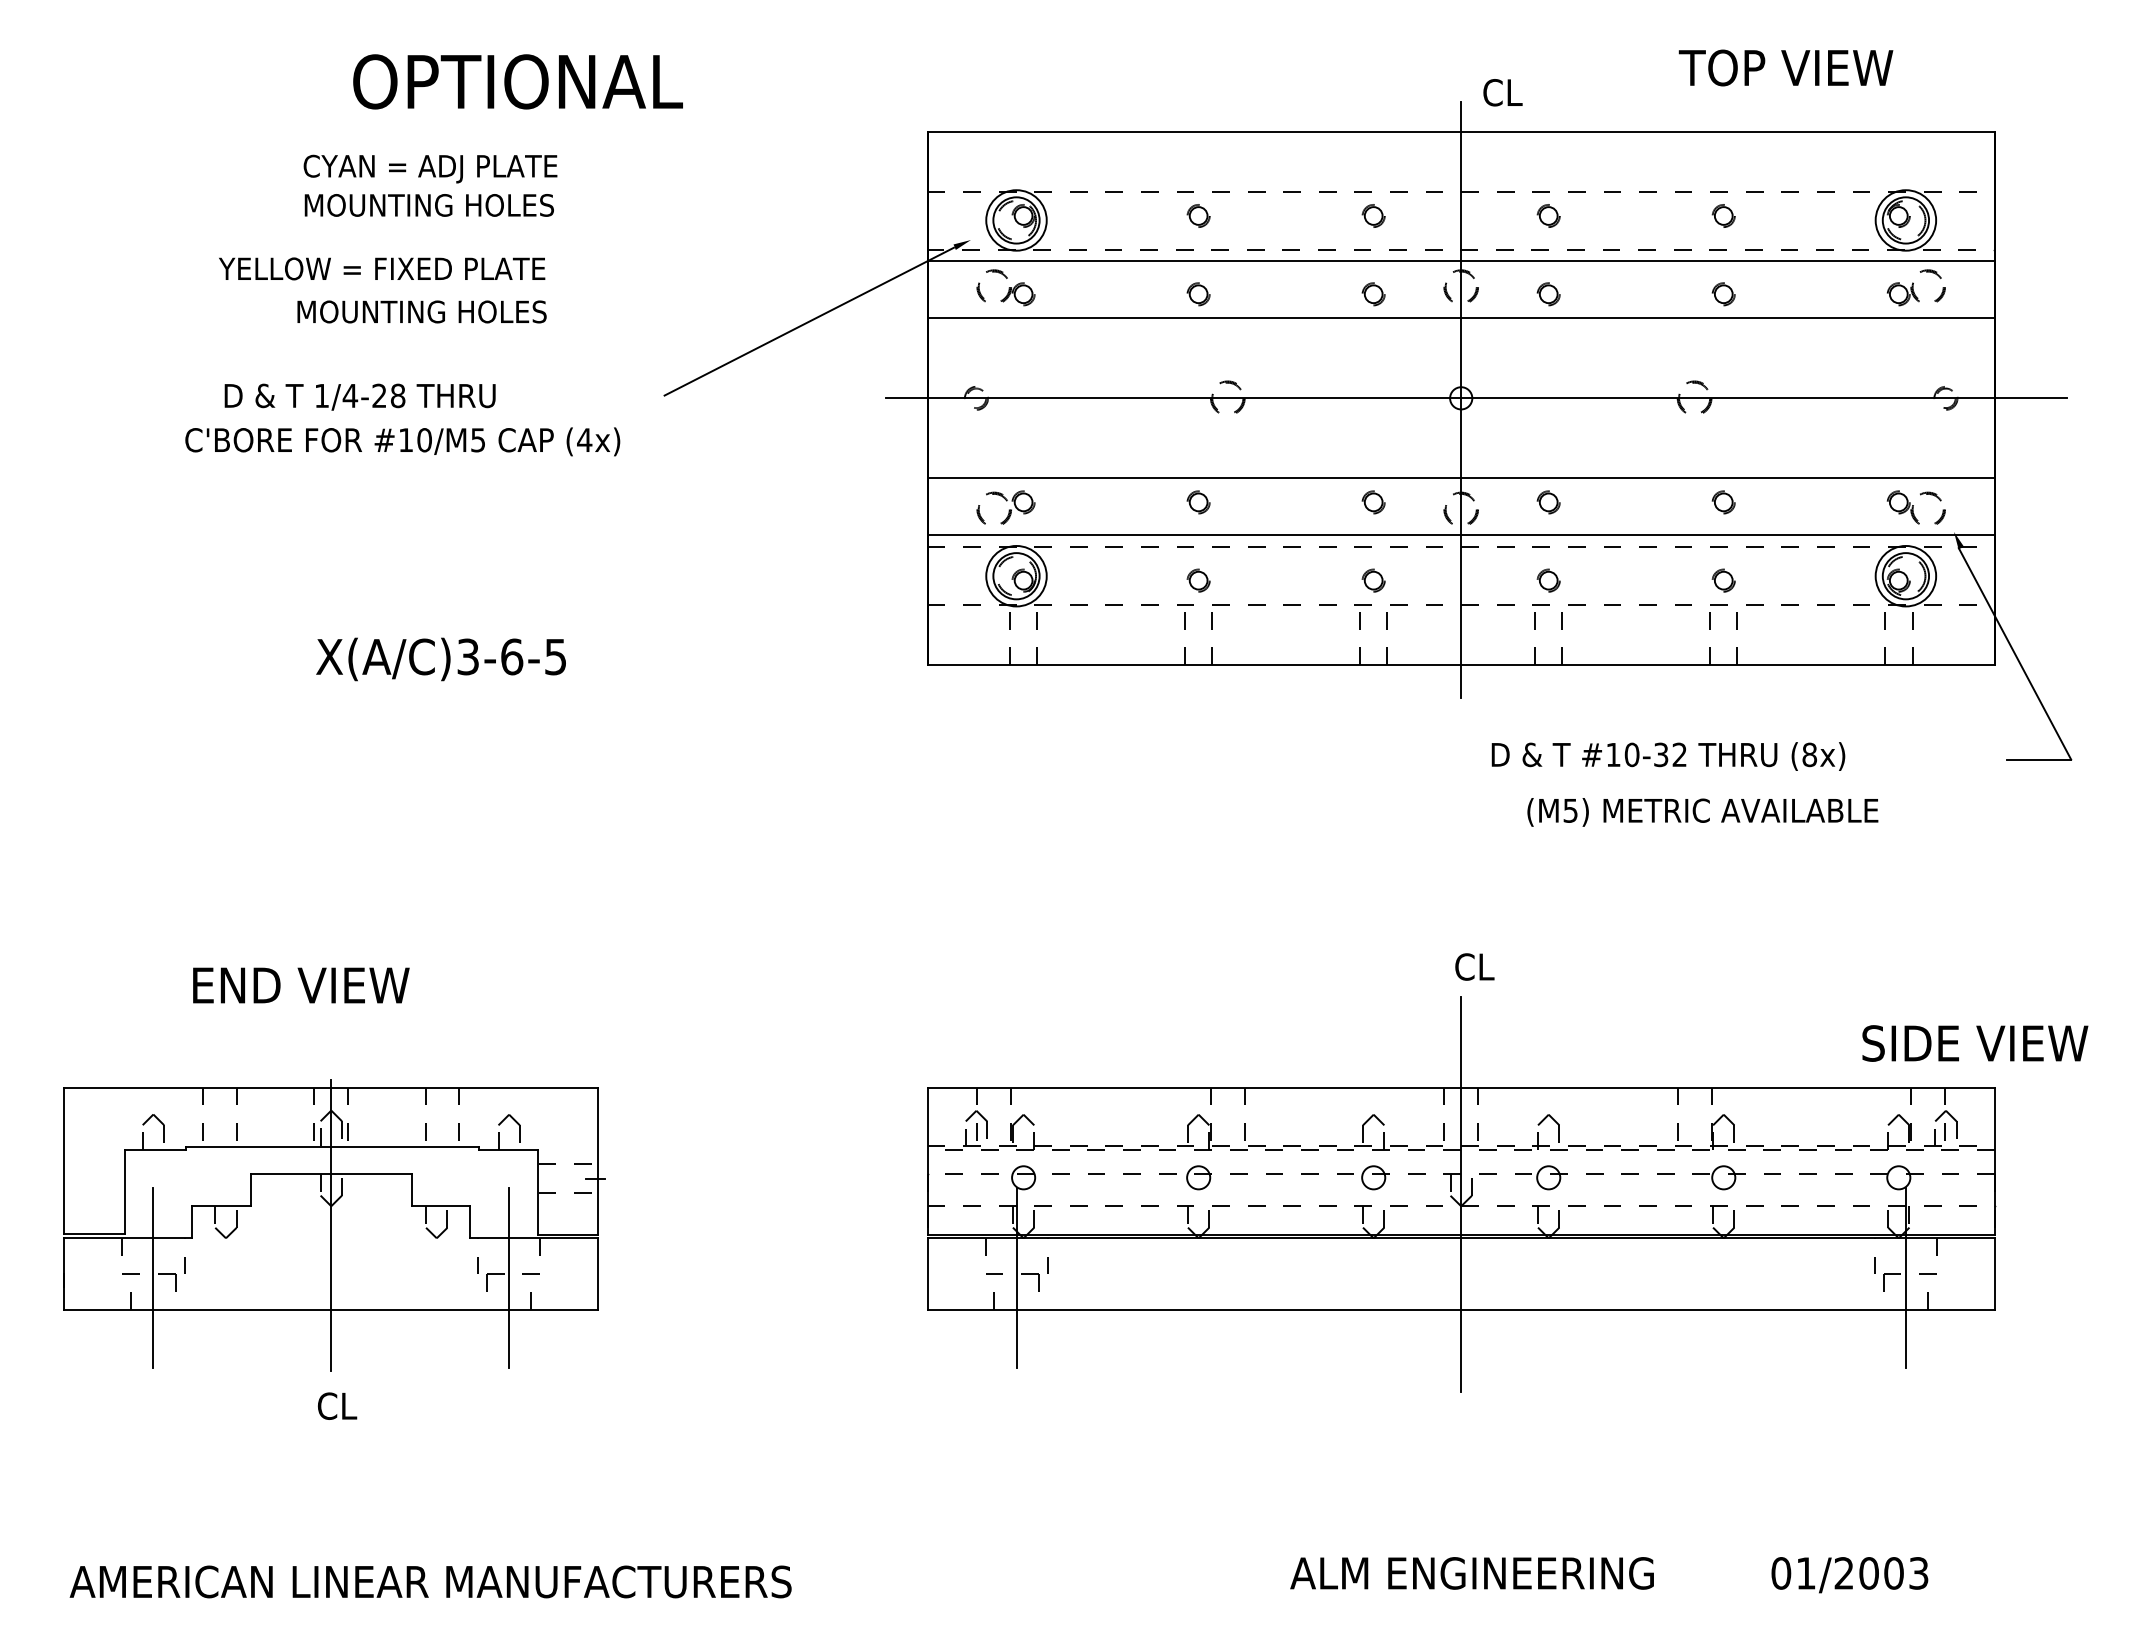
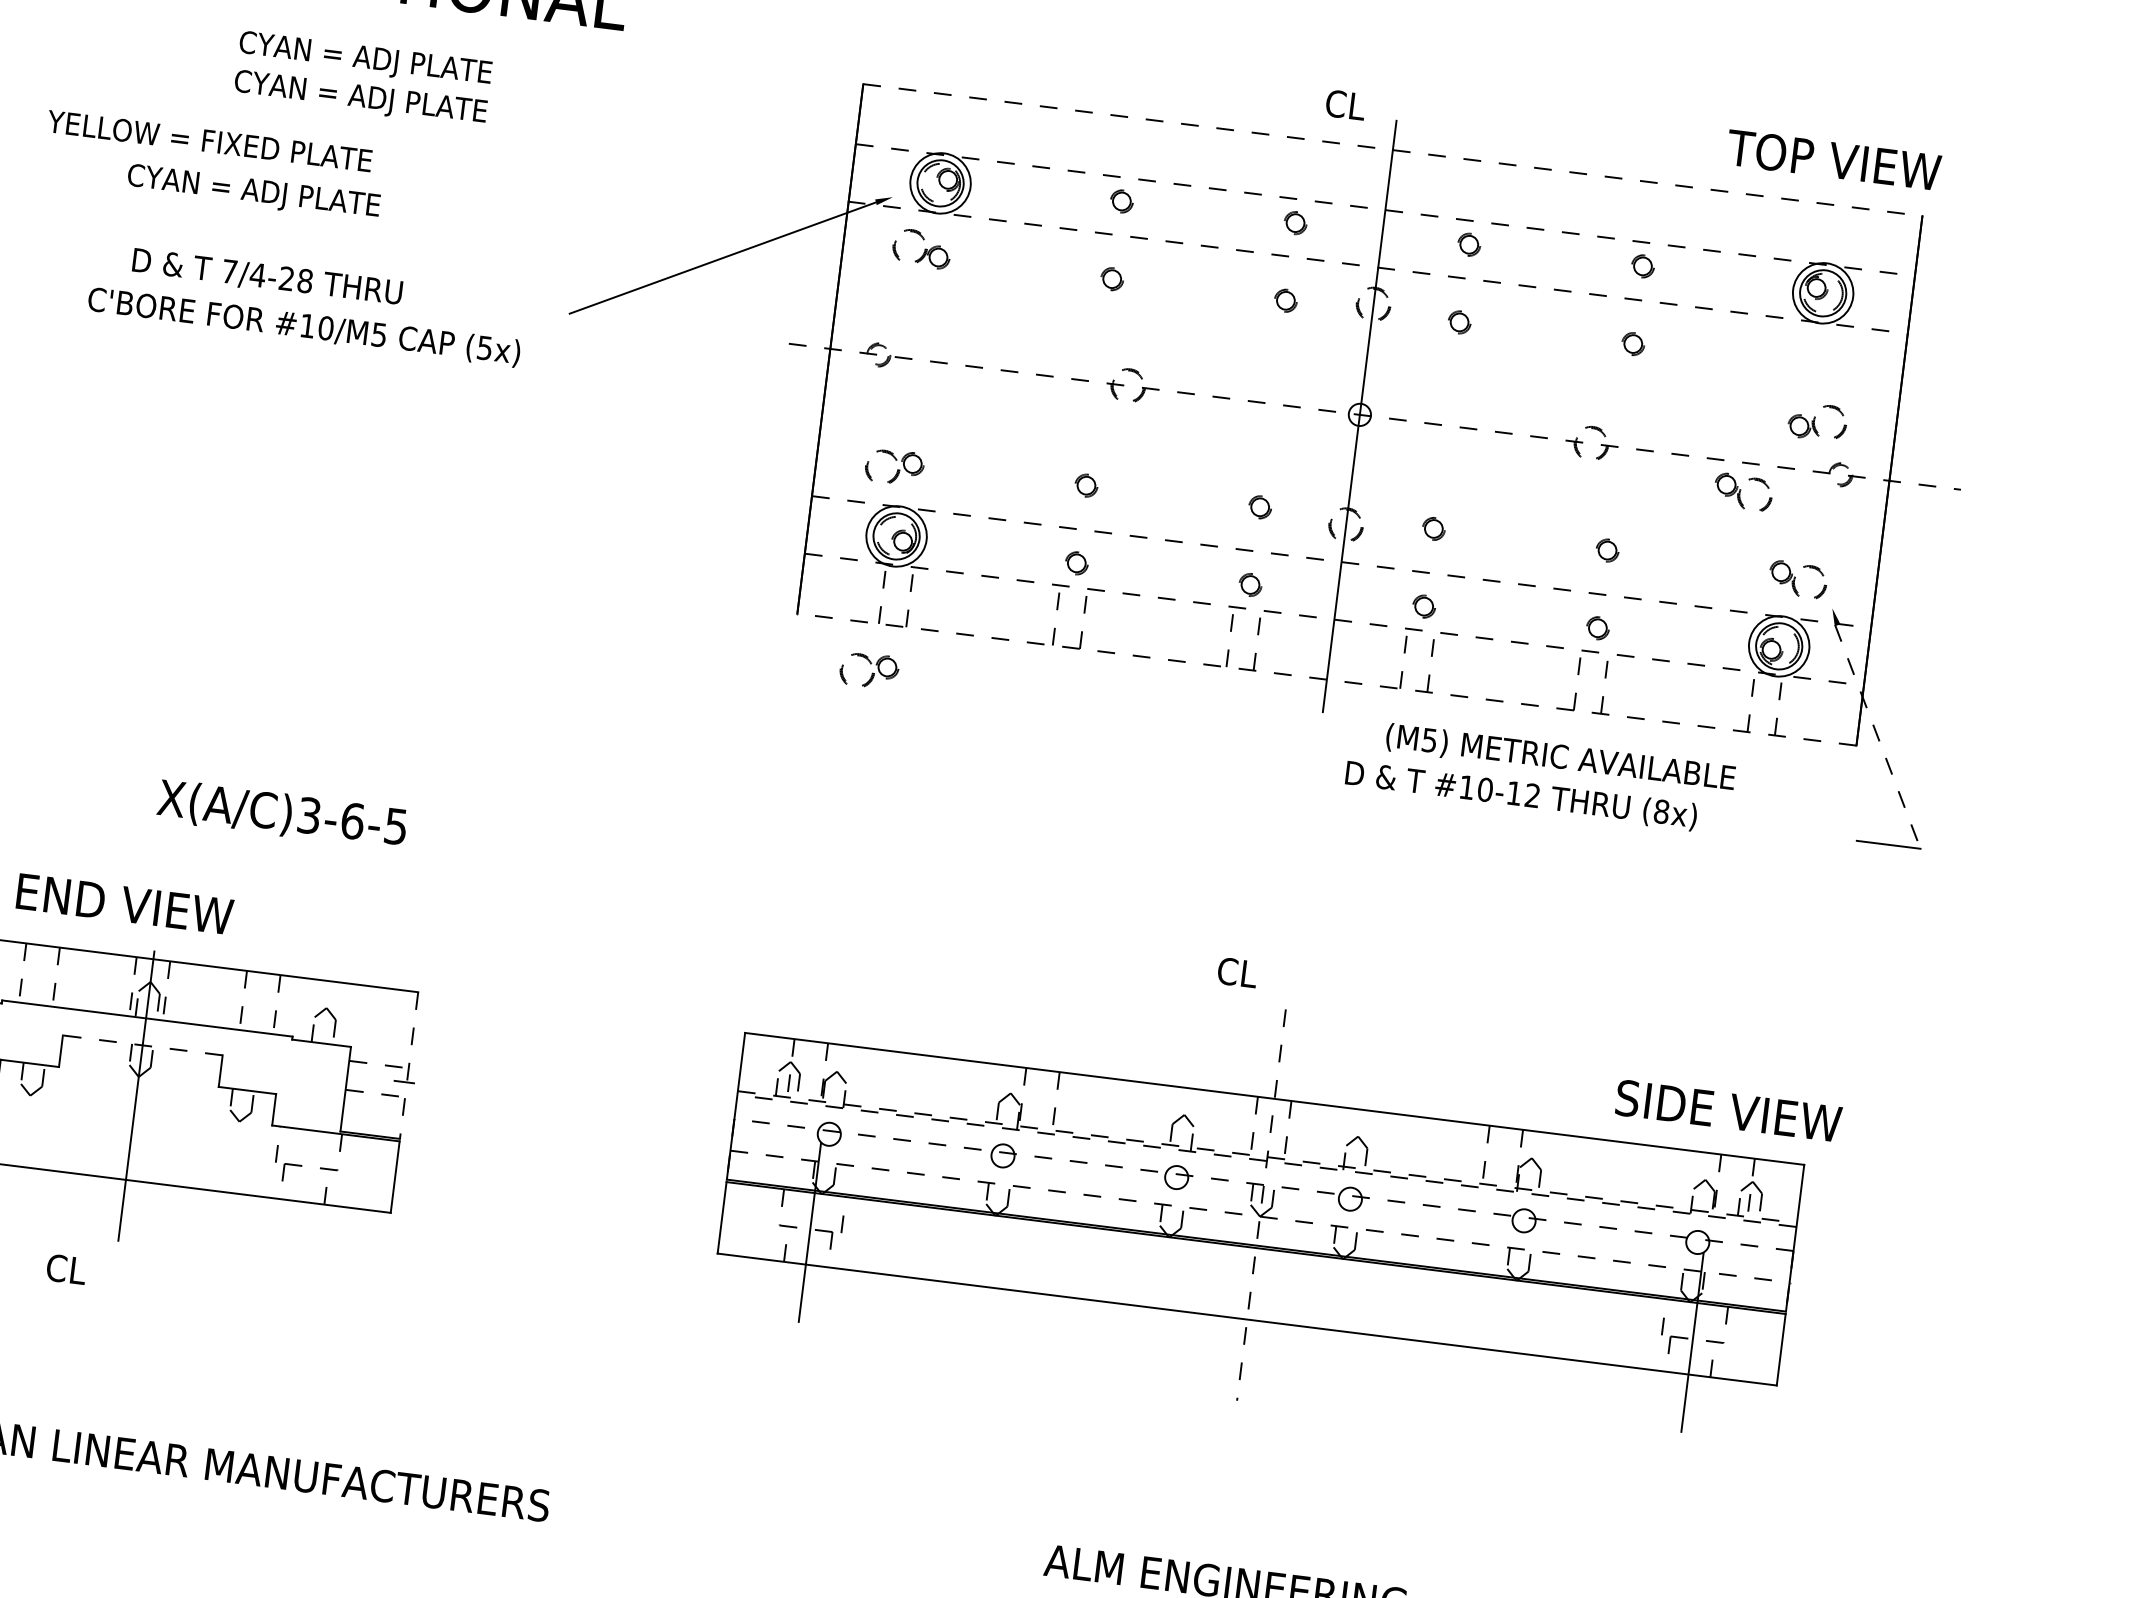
text: (1785, 67) -> (1833, 159), moved
text: (1502, 92) -> (1345, 104), moved
line: (1461, 131) -> (1393, 150), solid -> dashed
text: (430, 208) -> (360, 99), MOUNTING HOLES -> CYAN = ADJ PLATE
line: (1460, 261) -> (1376, 279), removed
text: (382, 268) -> (210, 140), moved
part: (1916, 287) -> (1817, 421), moved
text: (377, 314) -> (294, 197), MOUNTING HOLES -> CYAN = ADJ PLATE
line: (1460, 318) -> (1369, 335), removed
text: (321, 395) -> (229, 271), 1/4-28 -> 7/4-28
line: (1476, 398) -> (1375, 416), solid -> dashed
part: (1850, 427) -> (1742, 491), added
text: (584, 440) -> (484, 348), (4x) -> (5x)
line: (1460, 478) -> (1349, 494), removed
line: (1460, 535) -> (1342, 550), removed
line: (2014, 653) -> (1877, 736), solid -> dashed
text: (440, 659) -> (281, 814), moved
line: (1461, 665) -> (1327, 680), solid -> dashed
part: (1005, 712) -> (868, 670), added
text: (1661, 754) -> (1514, 793), #10-32 -> #10-12
text: (1702, 812) -> (1560, 758), moved
text: (1474, 966) -> (1237, 972), moved
text: (301, 985) -> (125, 904), moved
text: (1975, 1043) -> (1728, 1111), moved
line: (598, 1161) -> (409, 1065), solid -> dashed
line: (330, 1174) -> (141, 1045), solid -> dashed
line: (1461, 1195) -> (1261, 1205), solid -> dashed
line: (509, 1277) -> (306, 1169), removed
text: (337, 1405) -> (66, 1268), moved

